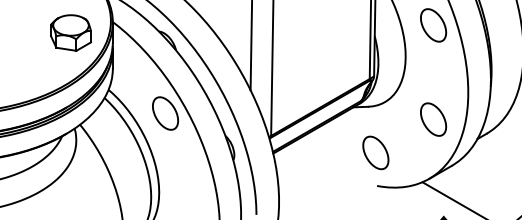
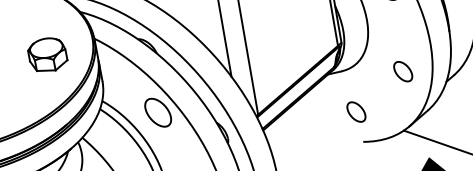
part: (70, 32) -> (47, 54), moved
part: (433, 119) -> (403, 71), size x0.7
part: (375, 152) -> (355, 111), size x0.7

